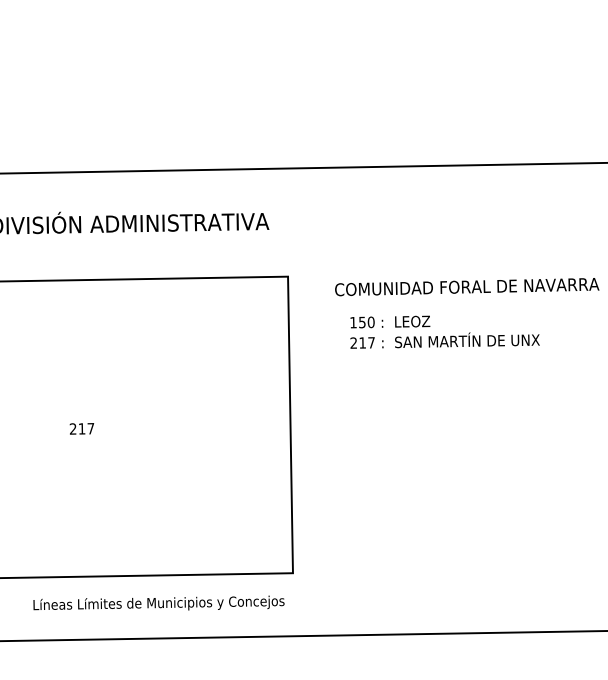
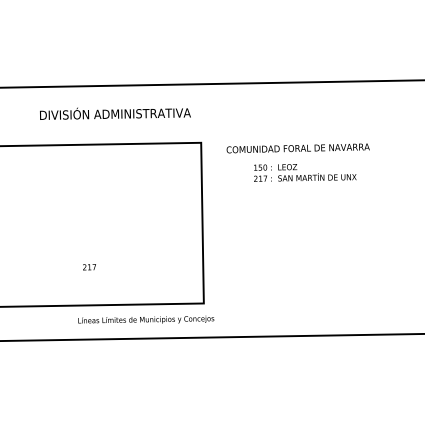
text: (445, 331) -> (305, 172), moved
text: (81, 429) -> (89, 267), moved
text: (159, 602) -> (146, 319), moved

